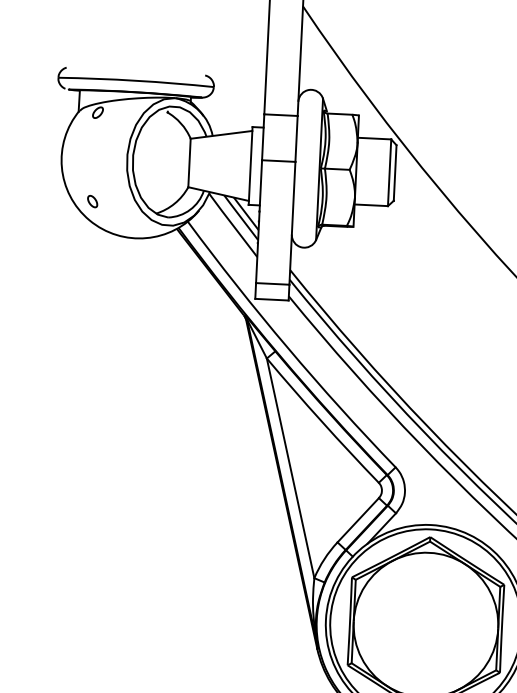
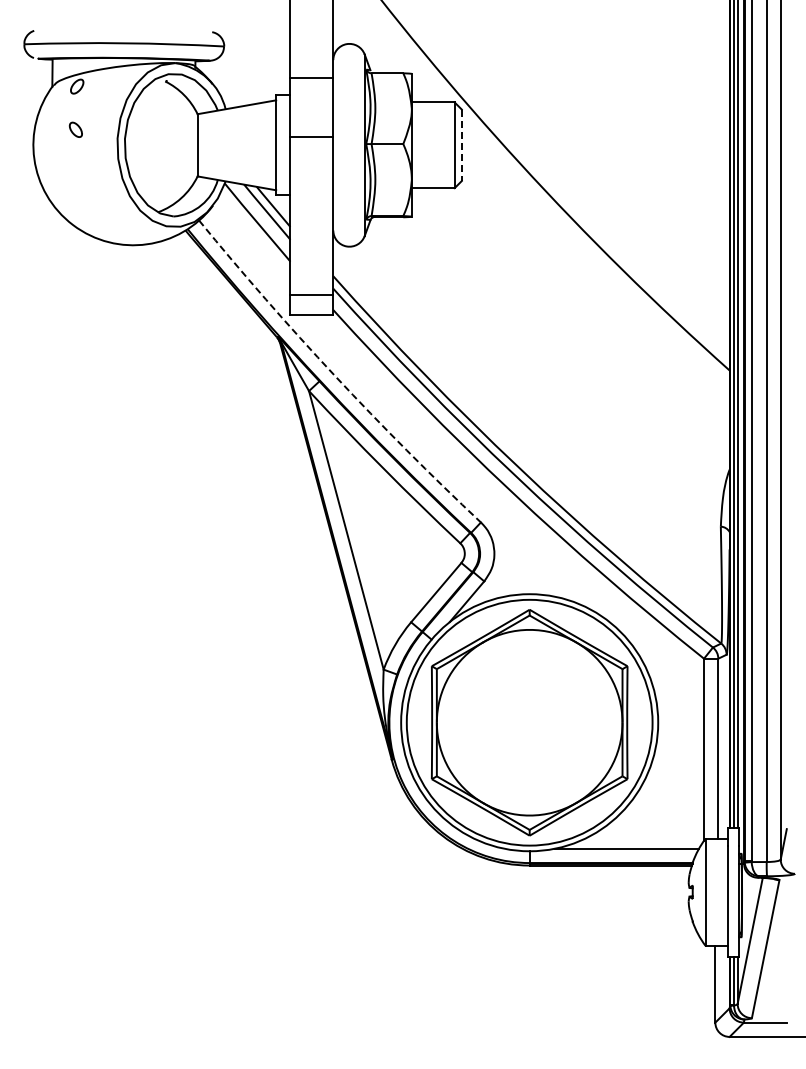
line: (394, 173) -> (461, 145), solid -> dashed
part: (92, 201) -> (75, 129), moved
arc: (288, 348) -> (335, 376), solid -> dashed

